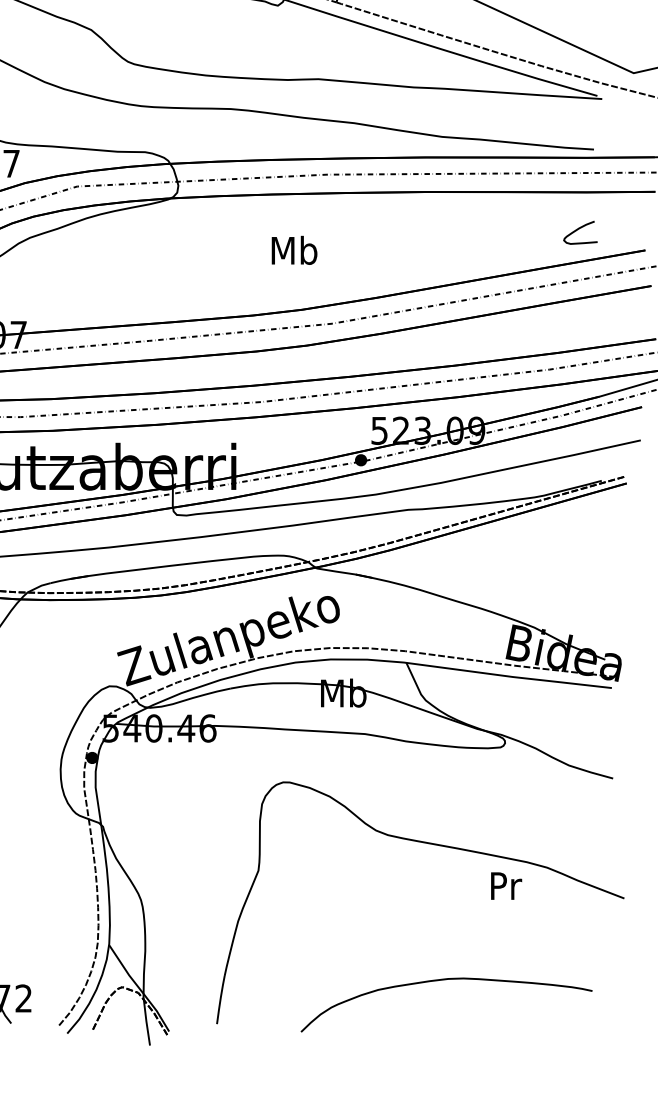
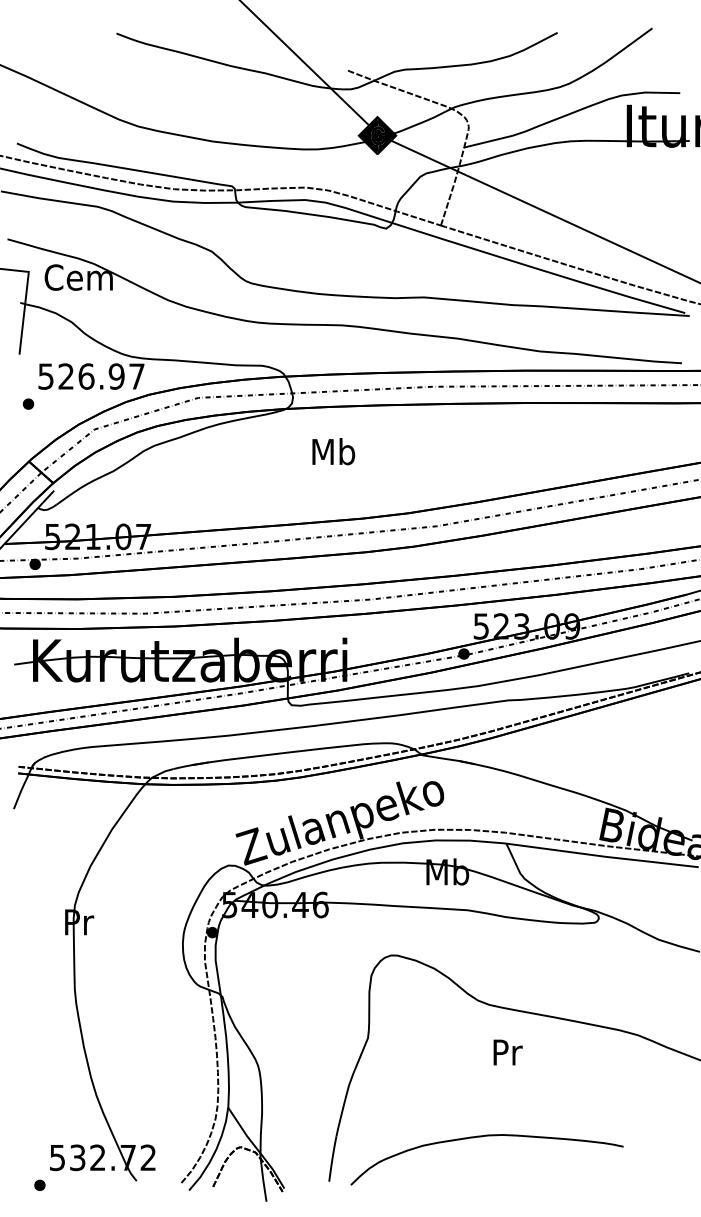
curve: (578, 229) -> (667, 438), removed
text: (294, 250) -> (333, 451), moved
text: (505, 886) -> (507, 1052), moved
curve: (441, 981) -> (482, 1137), moved

